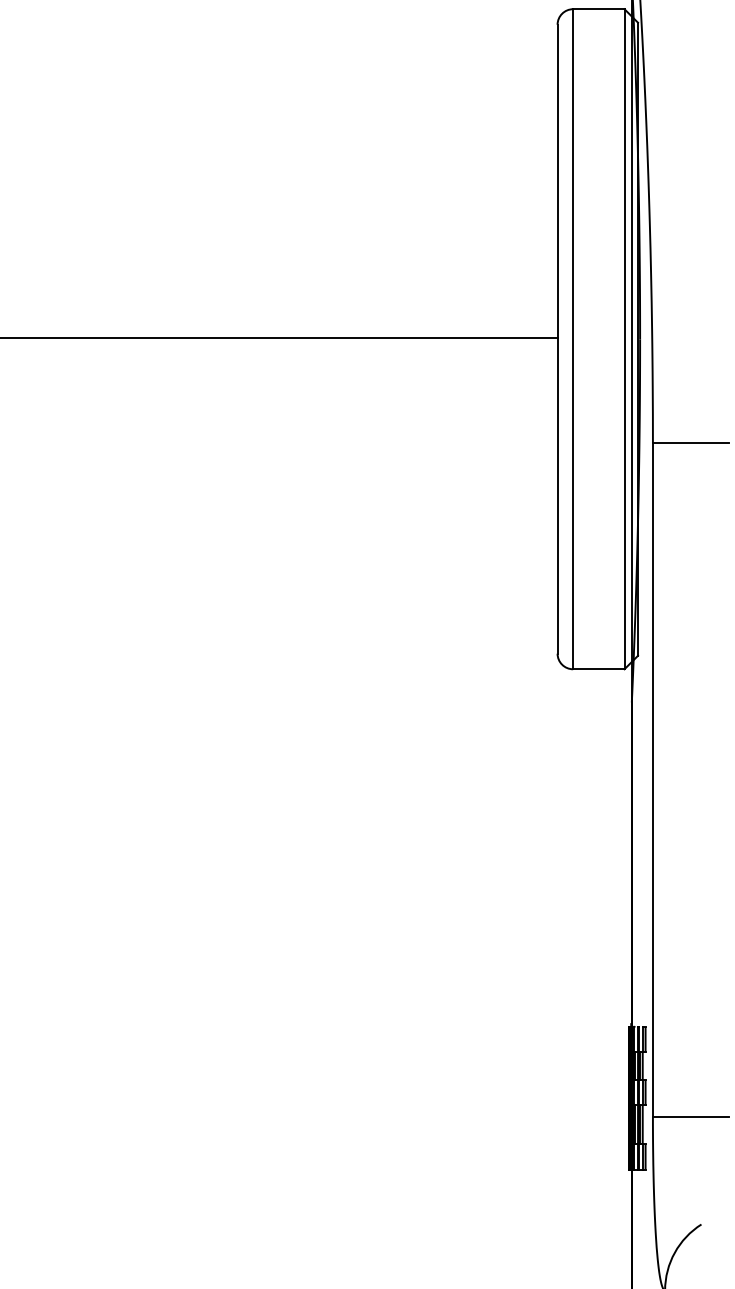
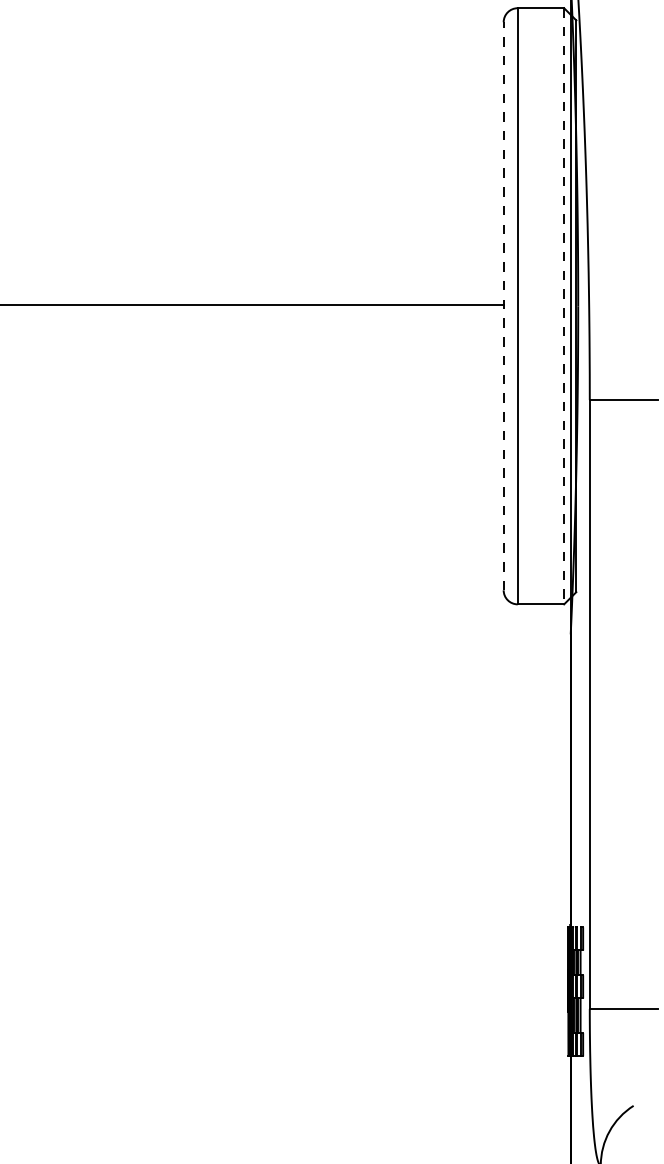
line: (557, 338) -> (503, 305), solid -> dashed
line: (624, 339) -> (564, 306), solid -> dashed

